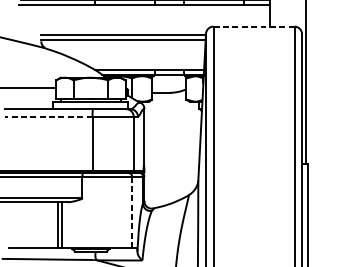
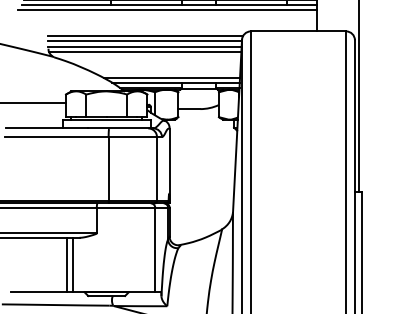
line: (142, 8) -> (167, 9), added
line: (254, 26) -> (298, 31), dashed -> solid
line: (123, 30) -> (145, 36), added
line: (123, 43) -> (145, 51), added
line: (145, 66) -> (171, 78), added
line: (49, 116) -> (57, 137), dashed -> solid
line: (132, 212) -> (155, 249), dashed -> solid

